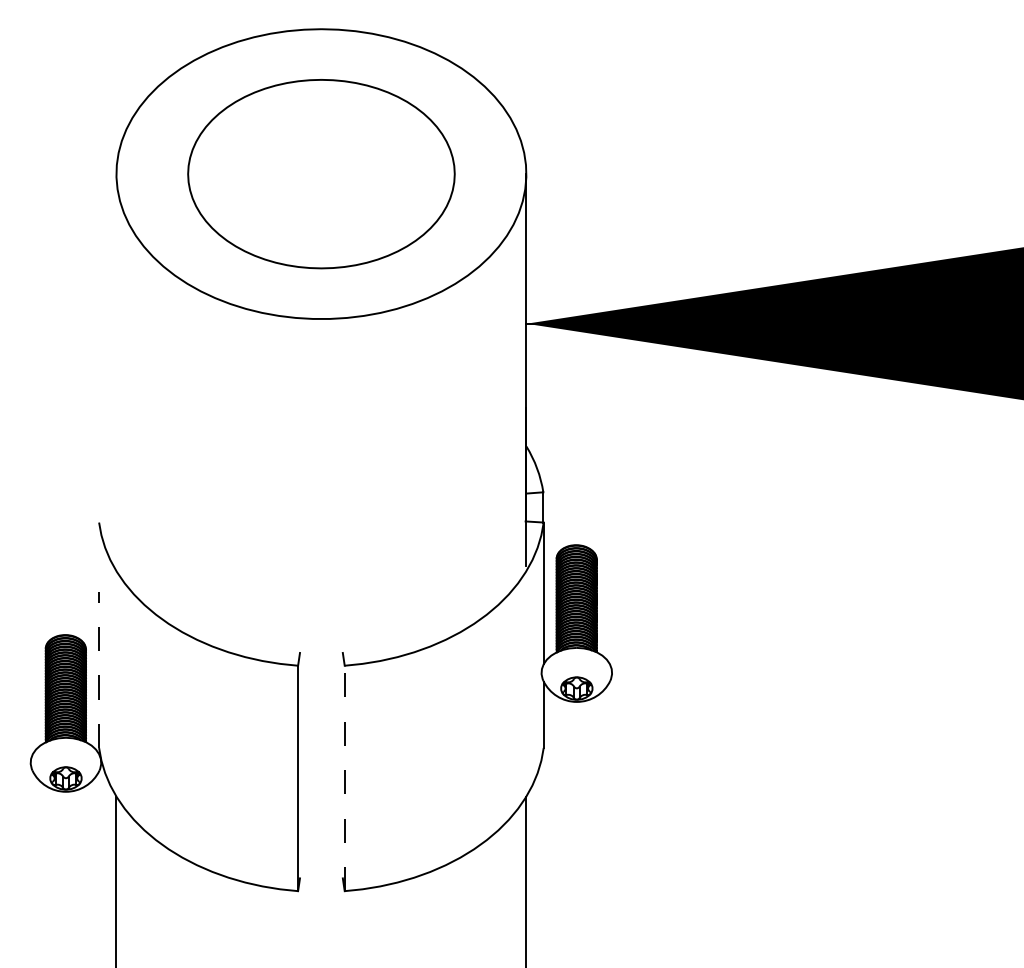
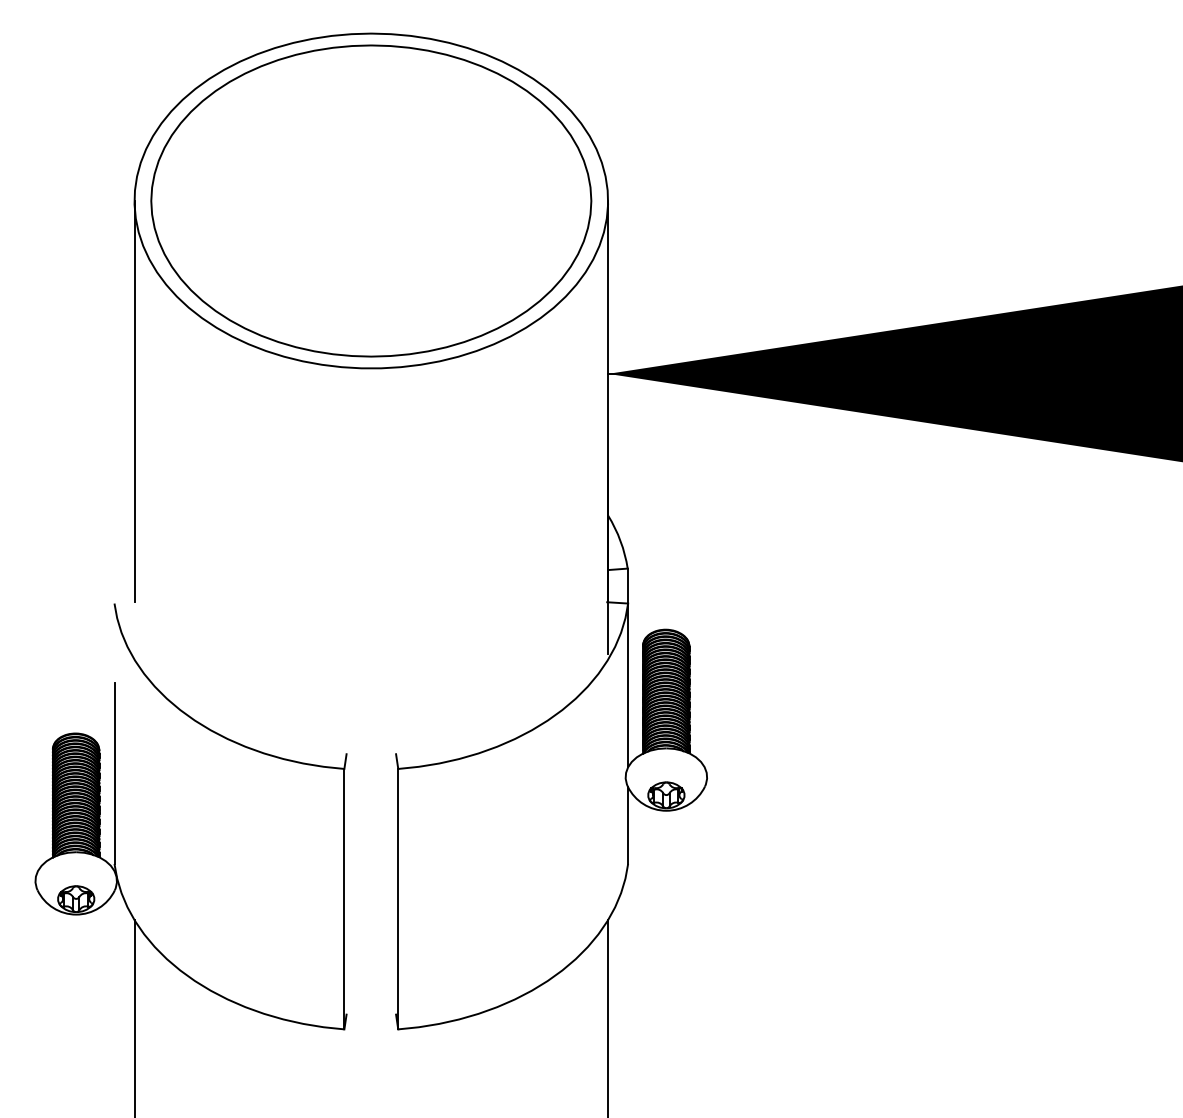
part: (321, 173) -> (371, 200), size x1.43
line: (116, 347) -> (134, 401), added
line: (99, 669) -> (114, 773), dashed -> solid
line: (344, 777) -> (398, 898), dashed -> solid

